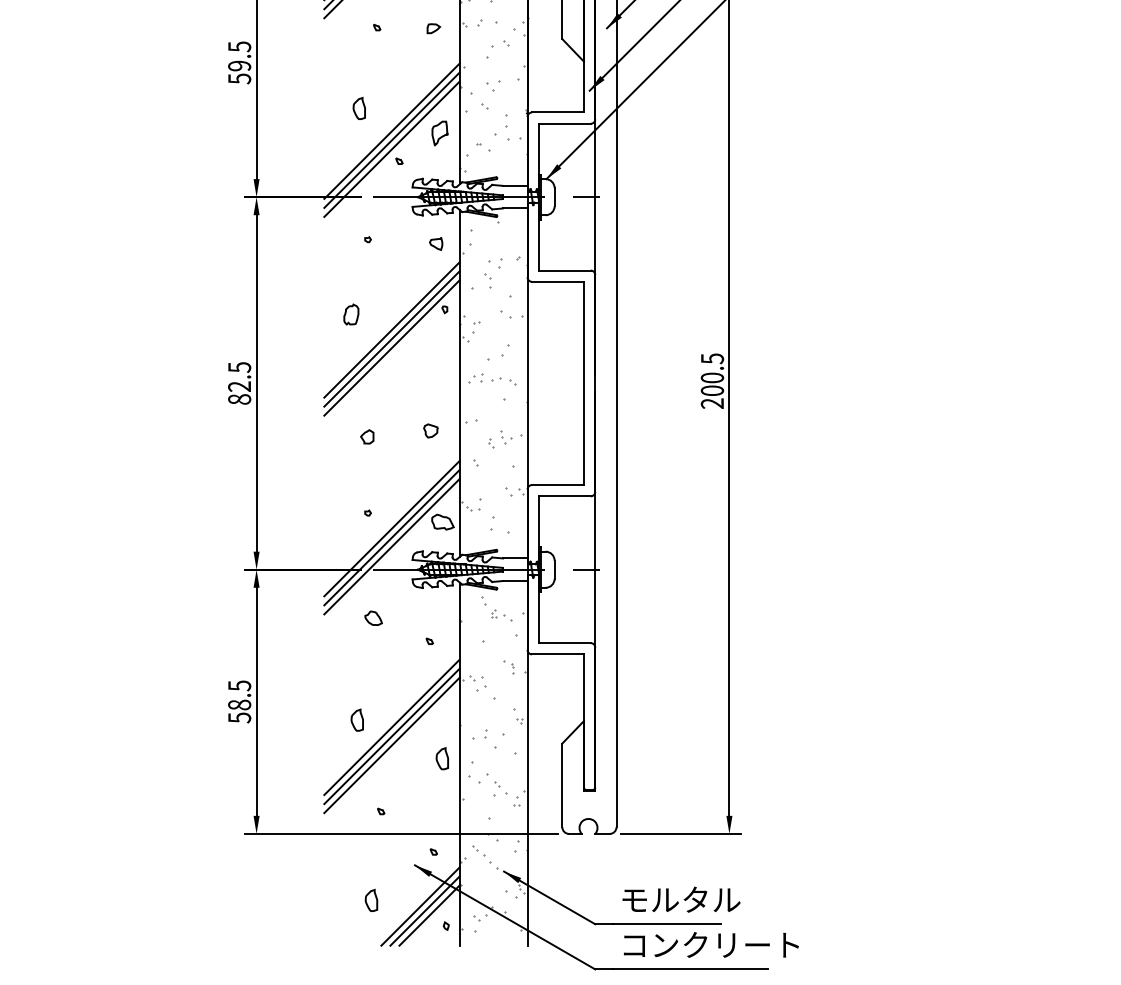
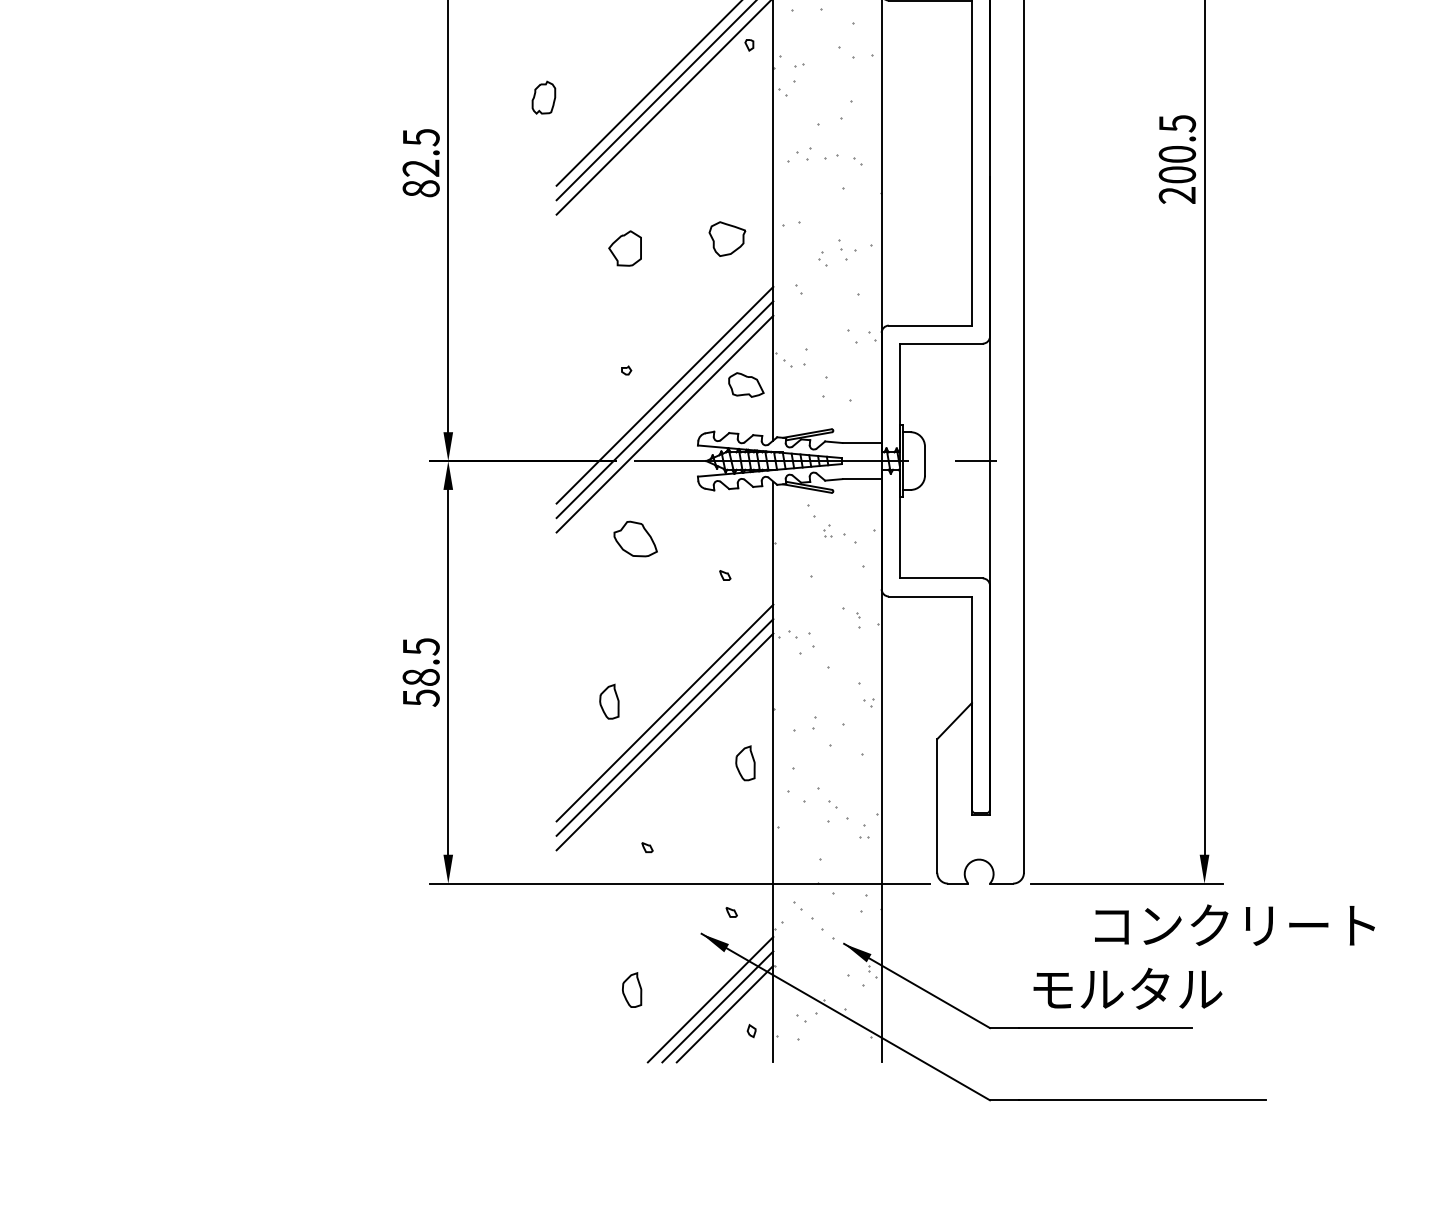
part: (351, 314) -> (544, 97), moved
part: (430, 430) -> (726, 238), size x1.6
part: (367, 436) -> (625, 247), size x1.6
part: (373, 617) -> (635, 537), size x1.6
text: (711, 944) -> (1235, 924), moved

